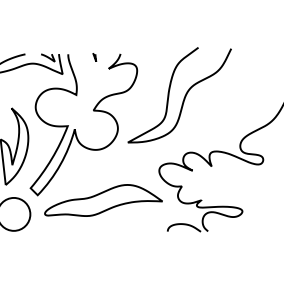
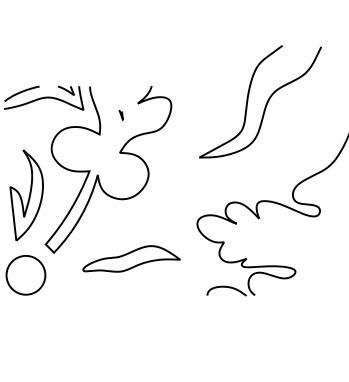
curve: (94, 57) -> (120, 115), moved
curve: (183, 97) -> (265, 104), moved
part: (103, 200) -> (131, 258), size x0.7

